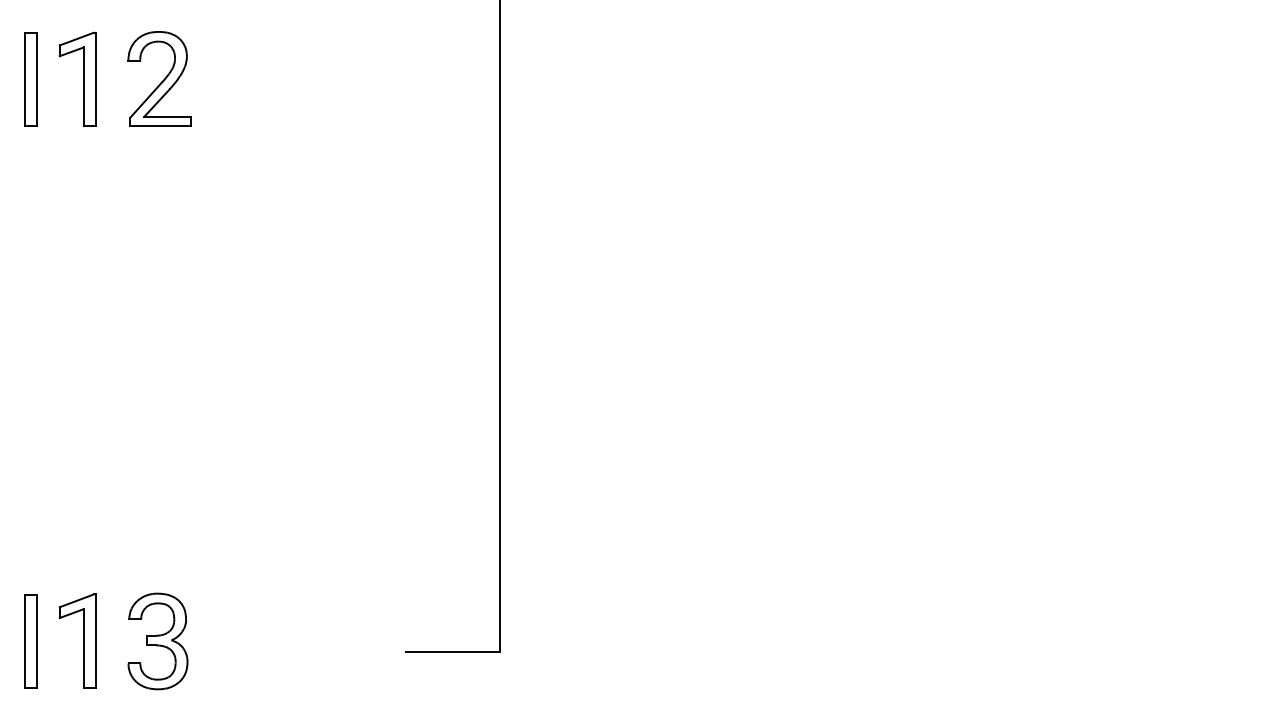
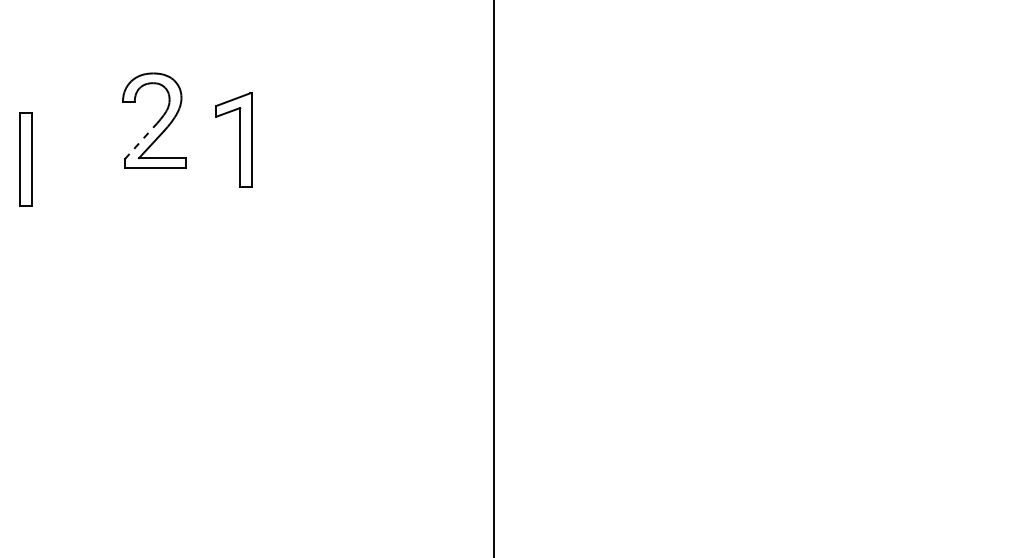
part: (77, 78) -> (234, 139), moved
part: (30, 79) -> (25, 159), moved
line: (146, 99) -> (141, 141), solid -> dashed

